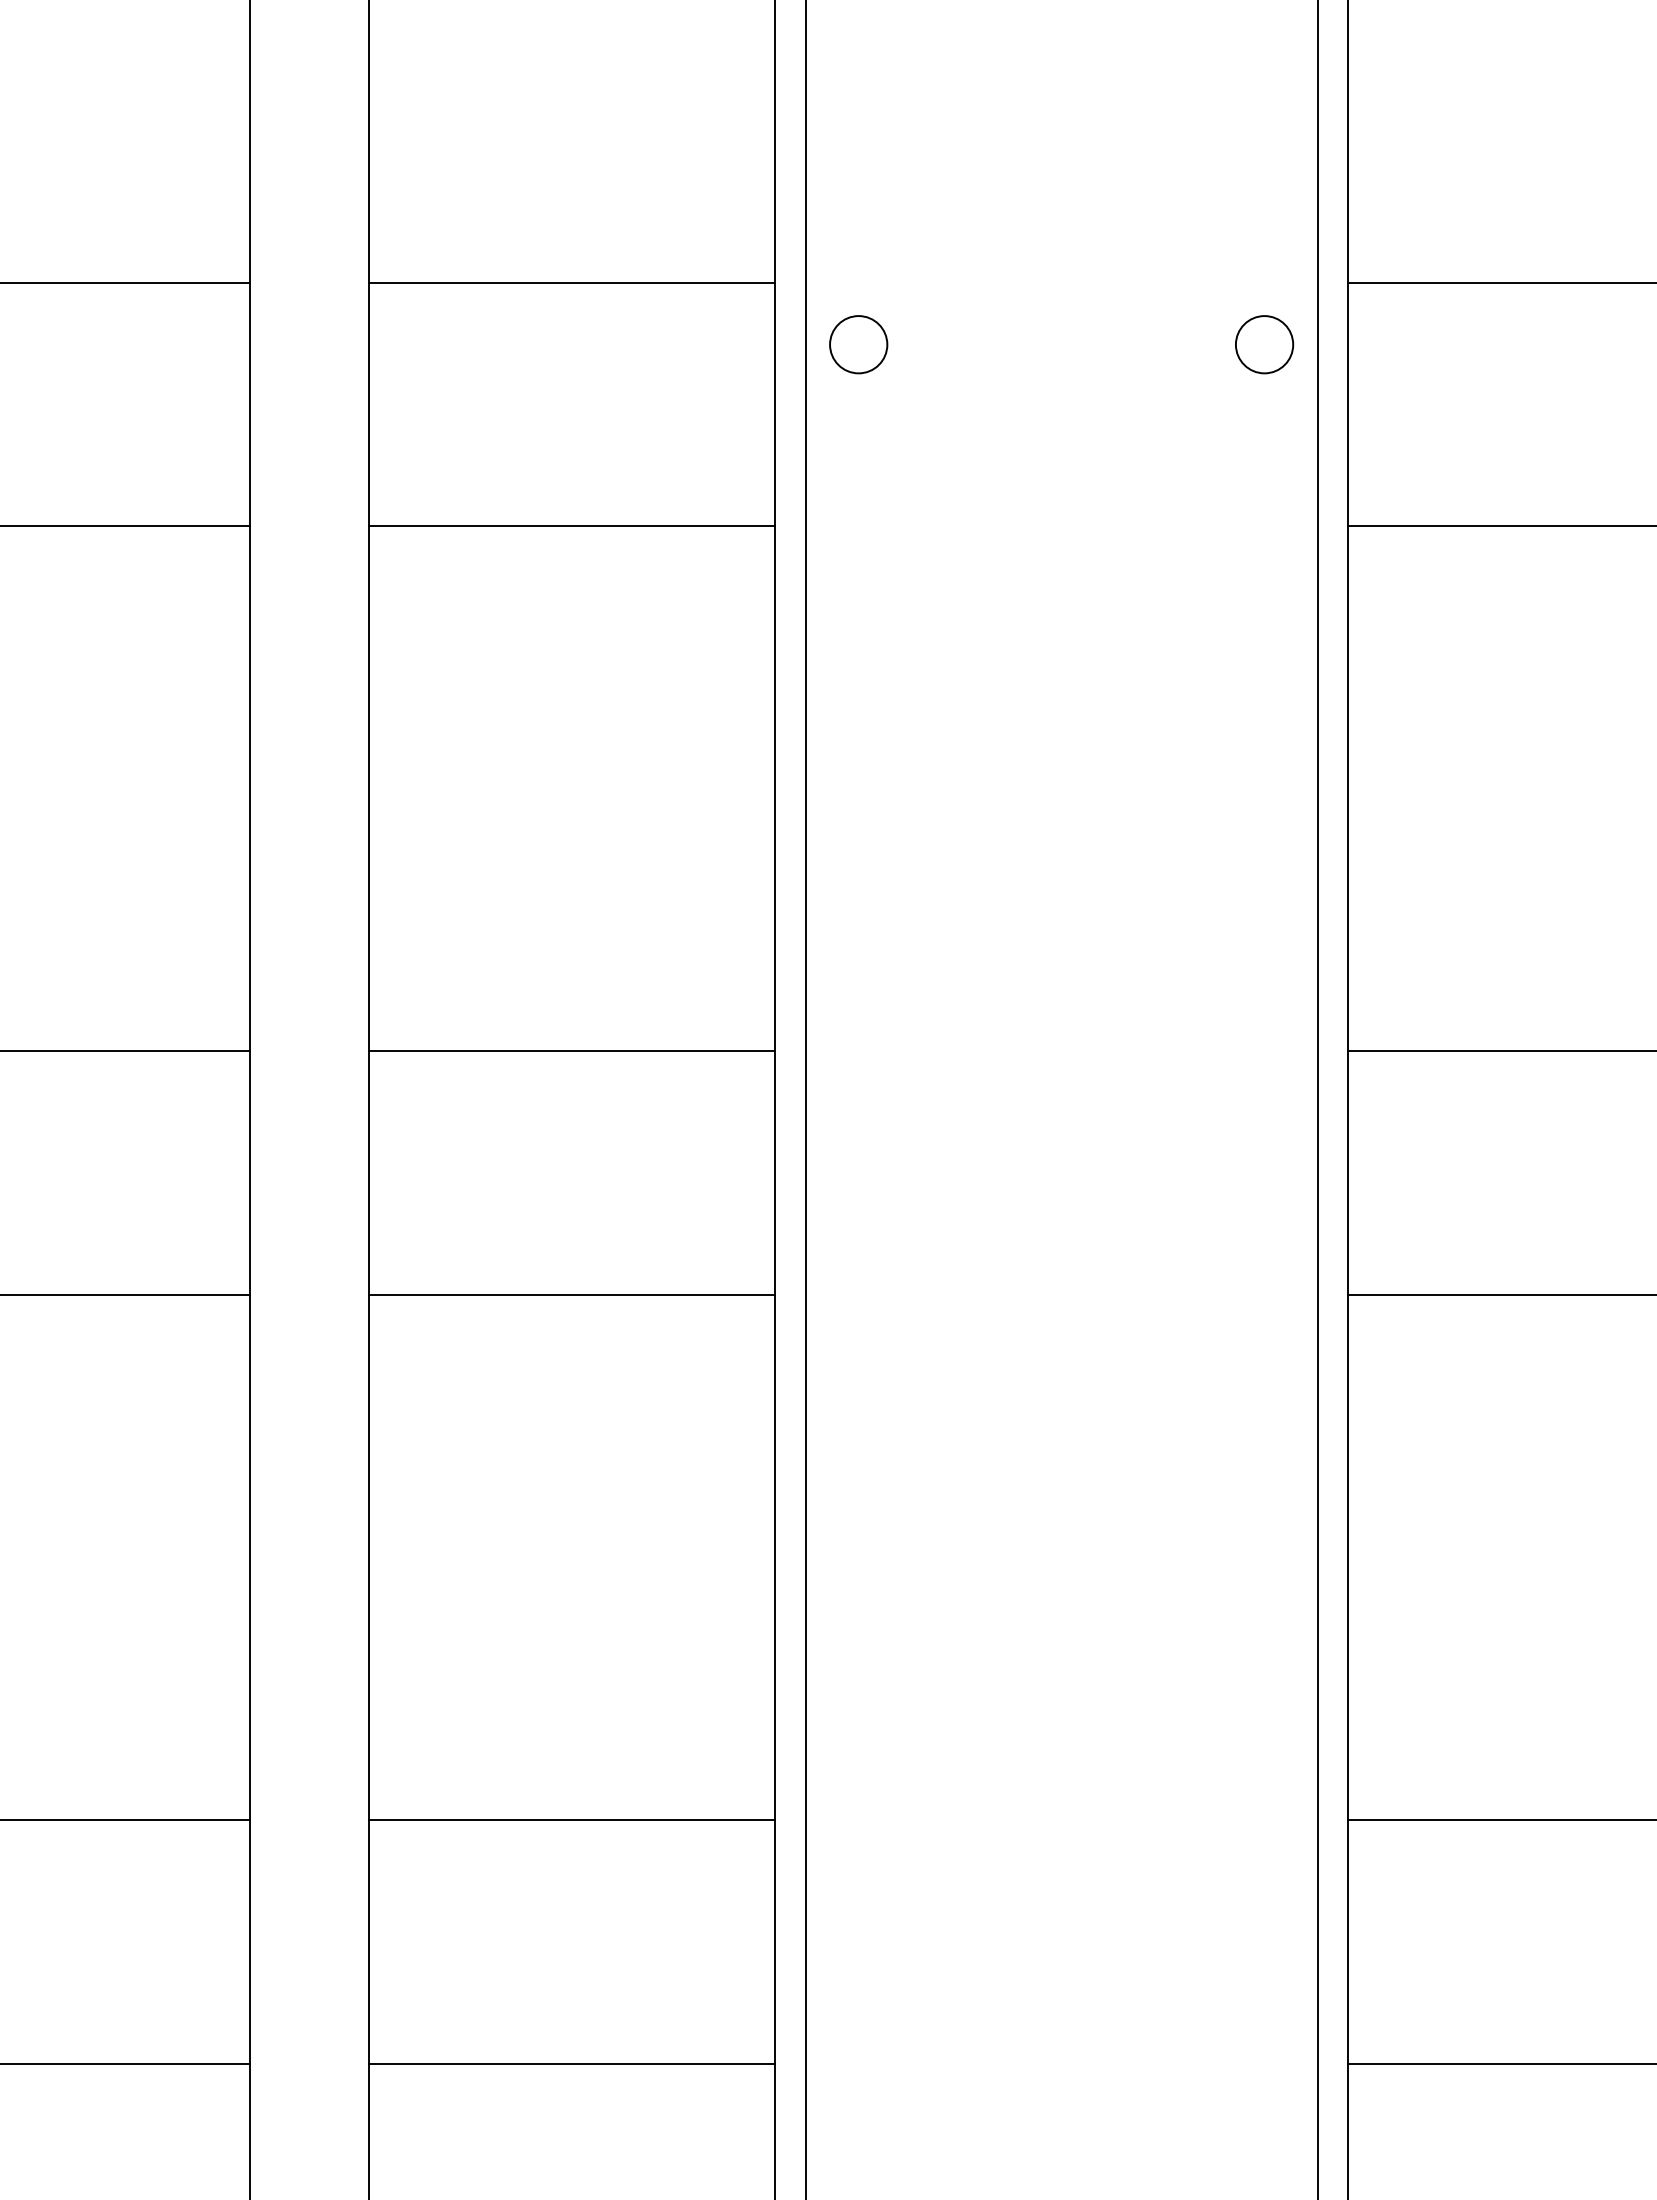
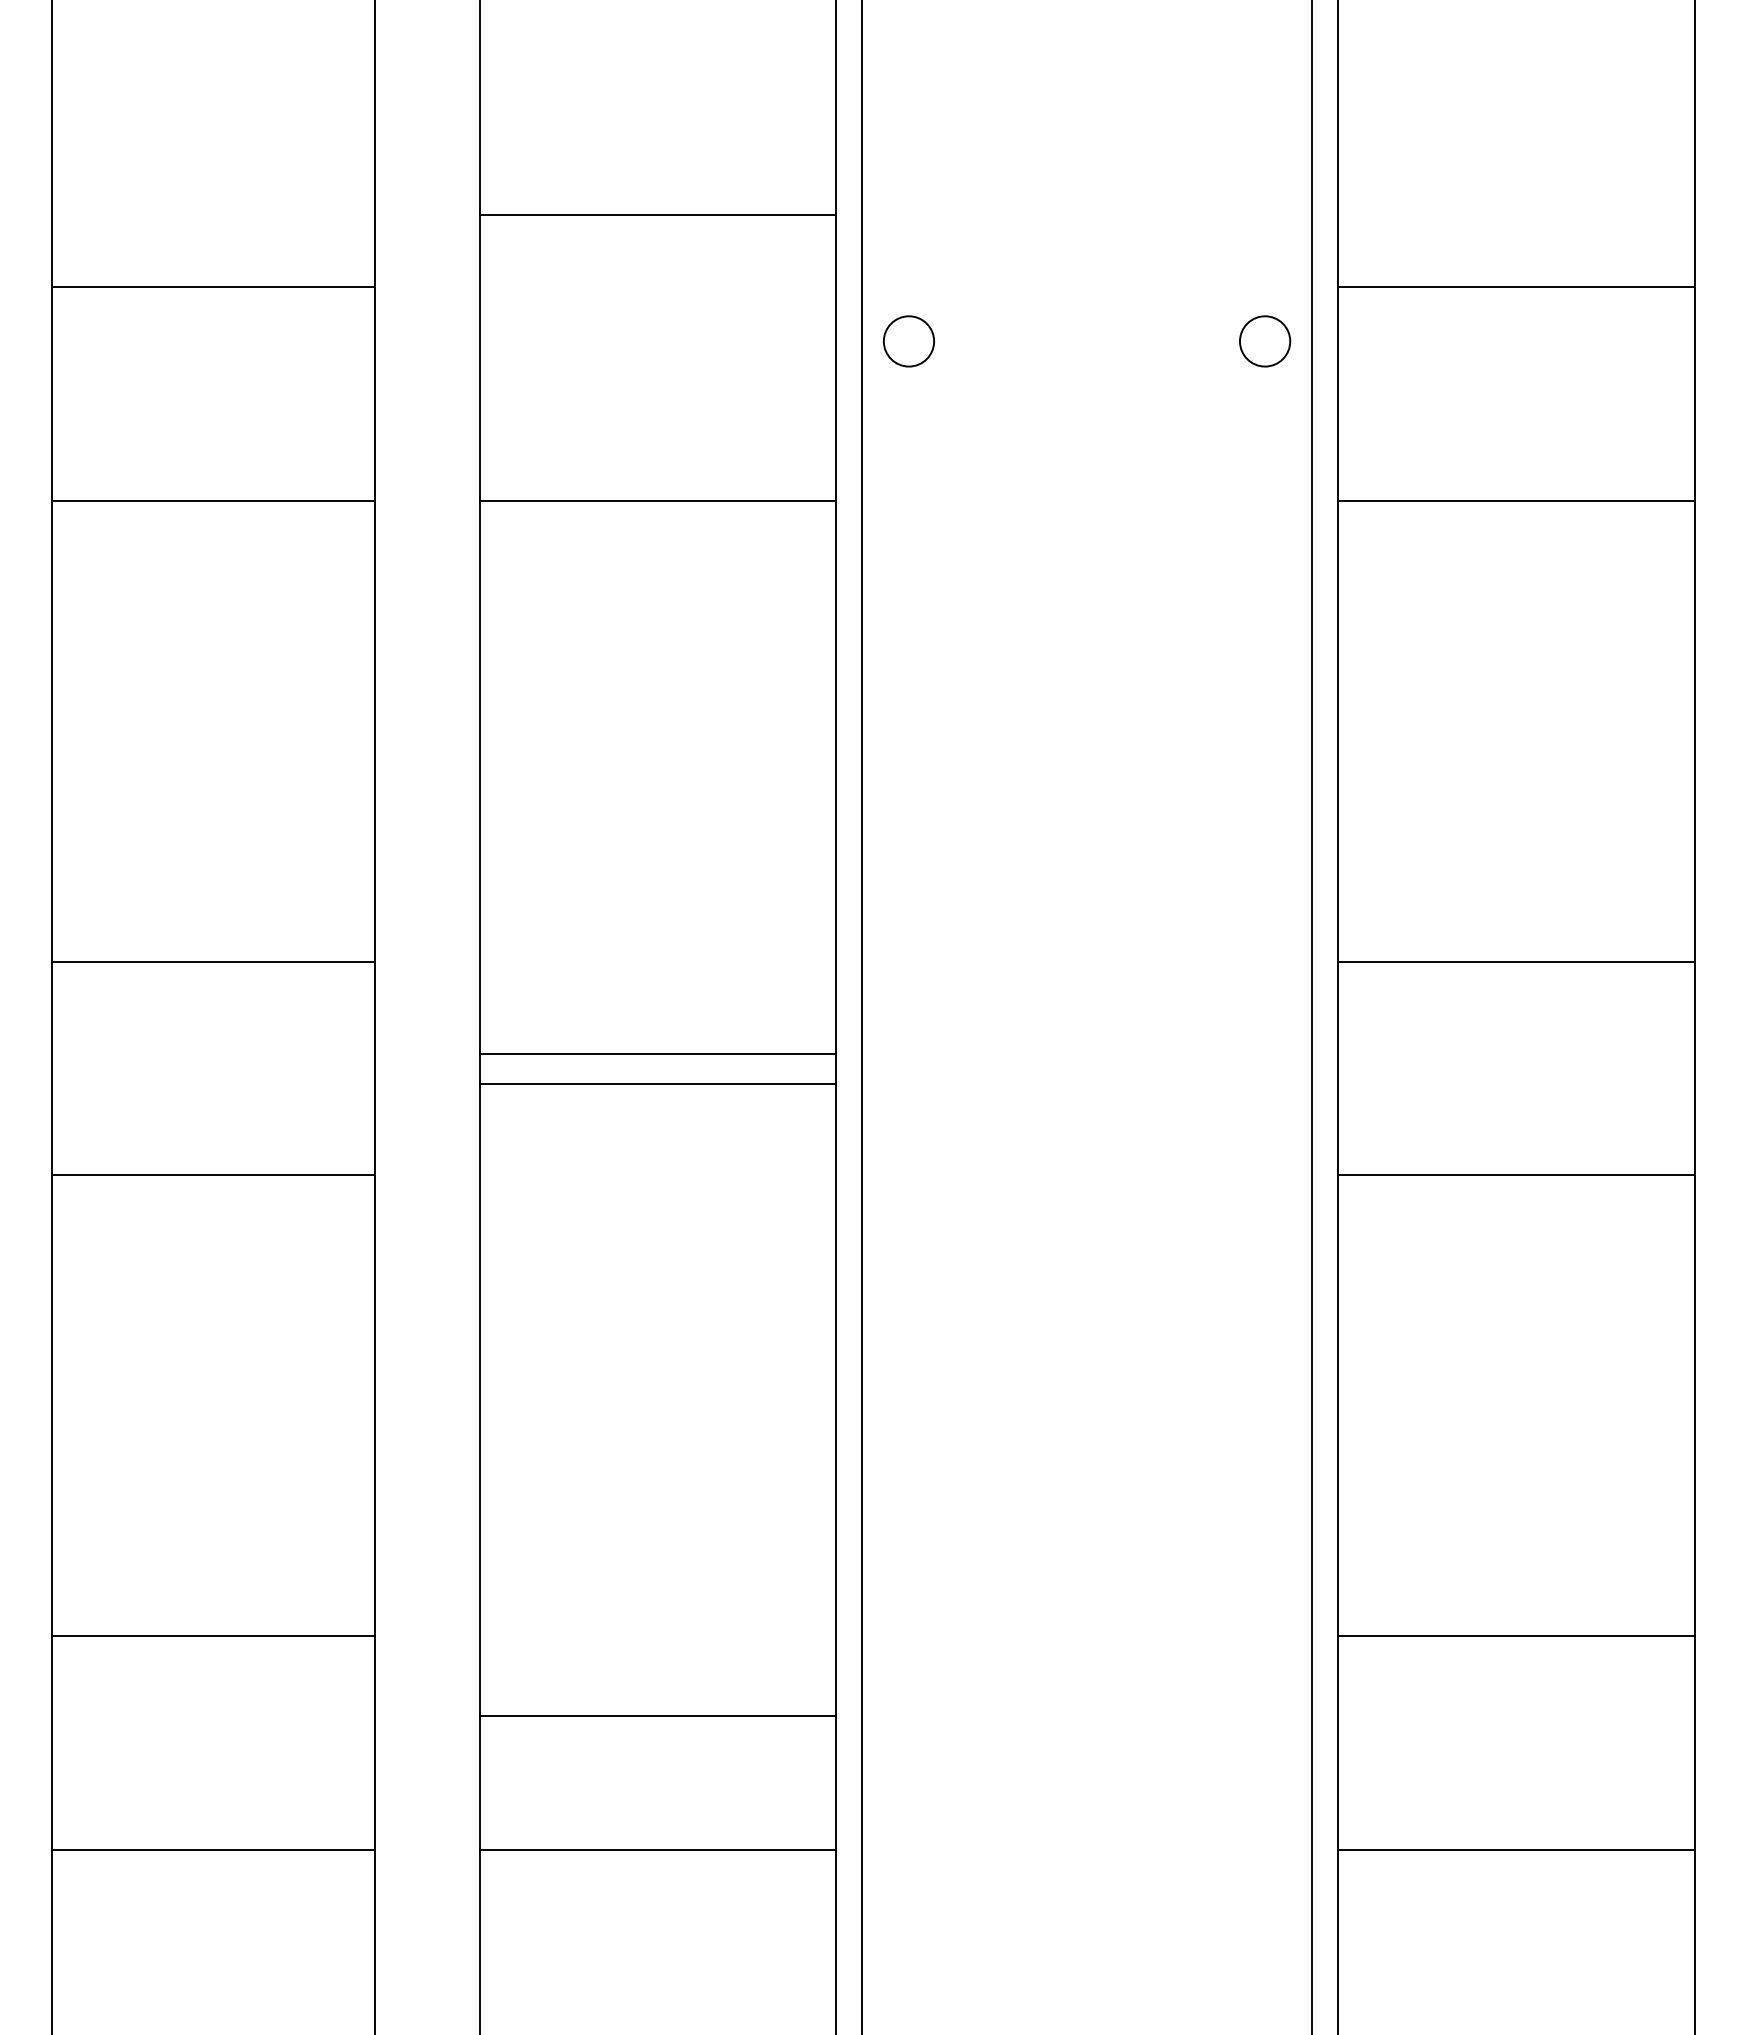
line: (572, 282) -> (657, 214), moved
line: (572, 1051) -> (657, 1053), moved
line: (572, 1295) -> (657, 1084), moved
line: (572, 1820) -> (657, 1716), moved

